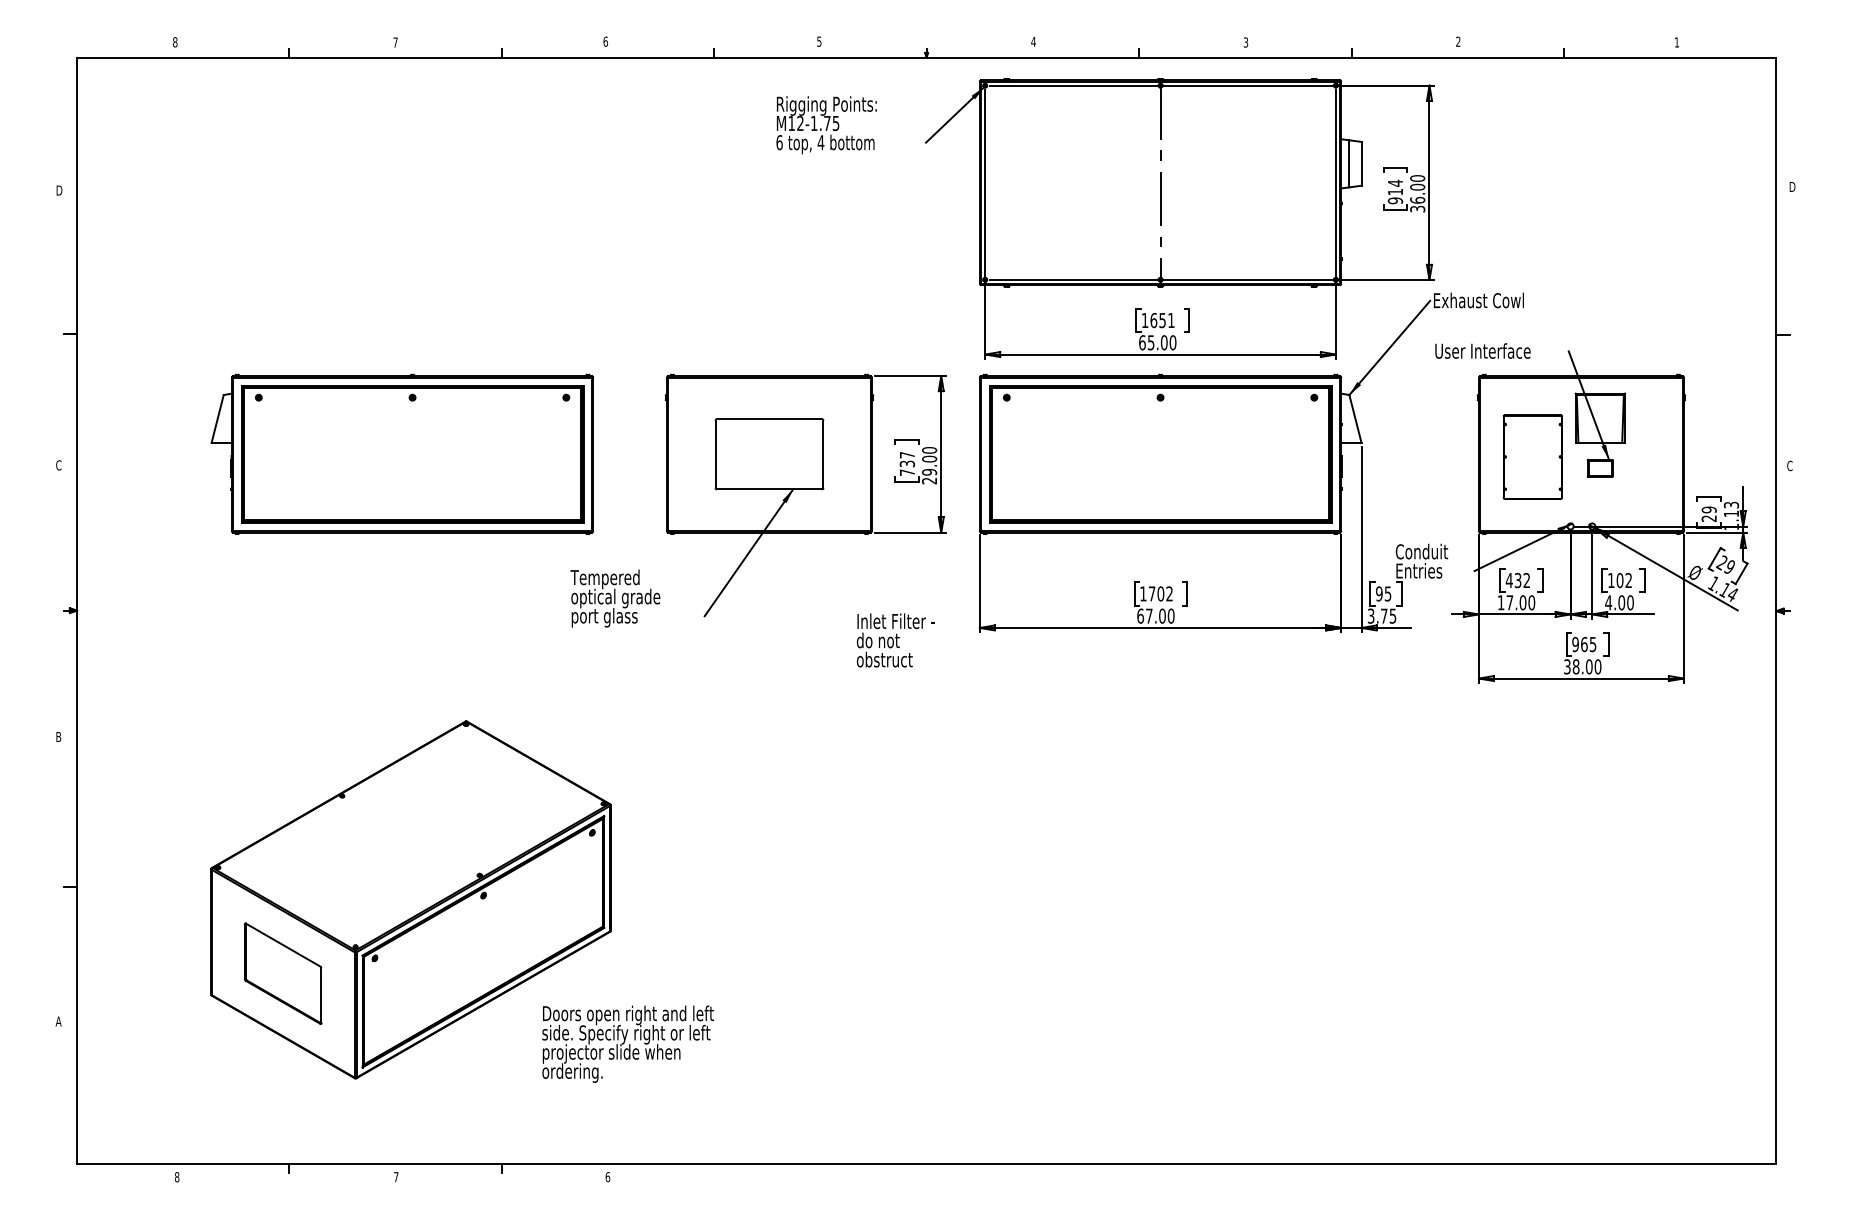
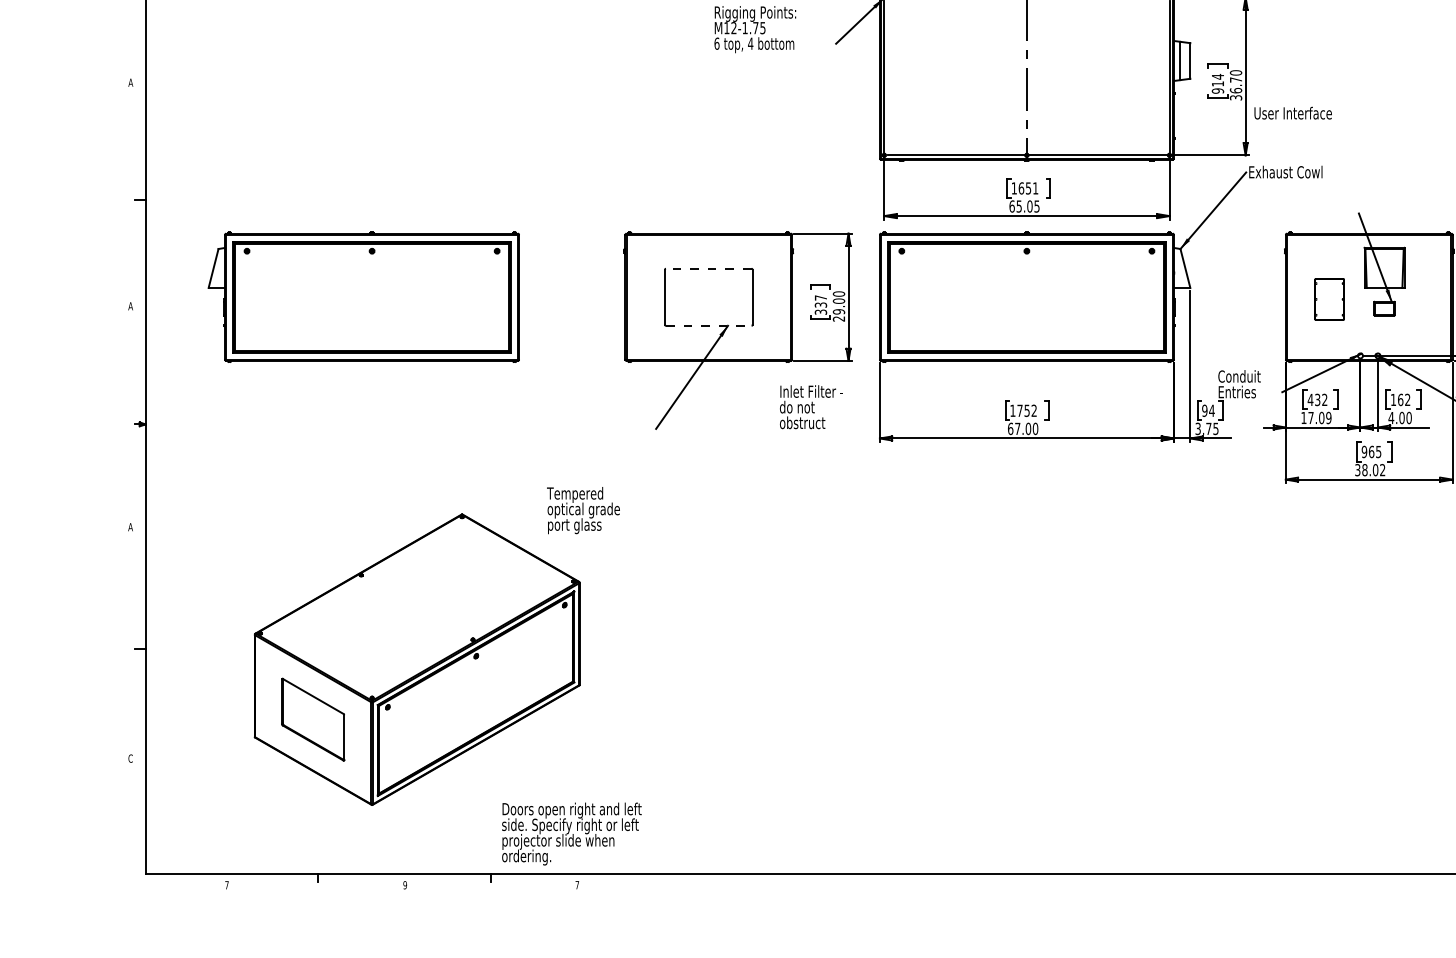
text: (1417, 186) -> (1235, 79), 36.00 -> 36.70
text: (59, 190) -> (131, 82), D -> A
text: (1172, 342) -> (1036, 206), 65.00 -> 65.05
text: (1482, 350) -> (1292, 112), moved
line: (769, 419) -> (708, 268), solid -> dashed
part: (402, 453) -> (363, 296), moved
part: (1532, 456) -> (1329, 299), size x0.6
text: (58, 465) -> (130, 306), C -> A
text: (906, 472) -> (820, 312), 737 -> 337
line: (769, 489) -> (708, 325), solid -> dashed
text: (1619, 580) -> (1400, 399), 102 -> 162
text: (1160, 593) -> (1026, 410), 1702 -> 1752
text: (1387, 593) -> (1211, 410), 95 -> 94
text: (615, 598) -> (583, 510), moved
text: (1531, 602) -> (1328, 417), 17.00 -> 17.09
text: (895, 640) -> (811, 407), moved
text: (1597, 666) -> (1382, 469), 38.00 -> 38.02
text: (58, 736) -> (130, 526), B -> A
text: (58, 1021) -> (130, 758), A -> C
text: (627, 1043) -> (571, 833), moved
text: (176, 1177) -> (226, 885), 8 -> 7
text: (396, 1177) -> (405, 885), 7 -> 9
text: (607, 1177) -> (577, 885), 6 -> 7

